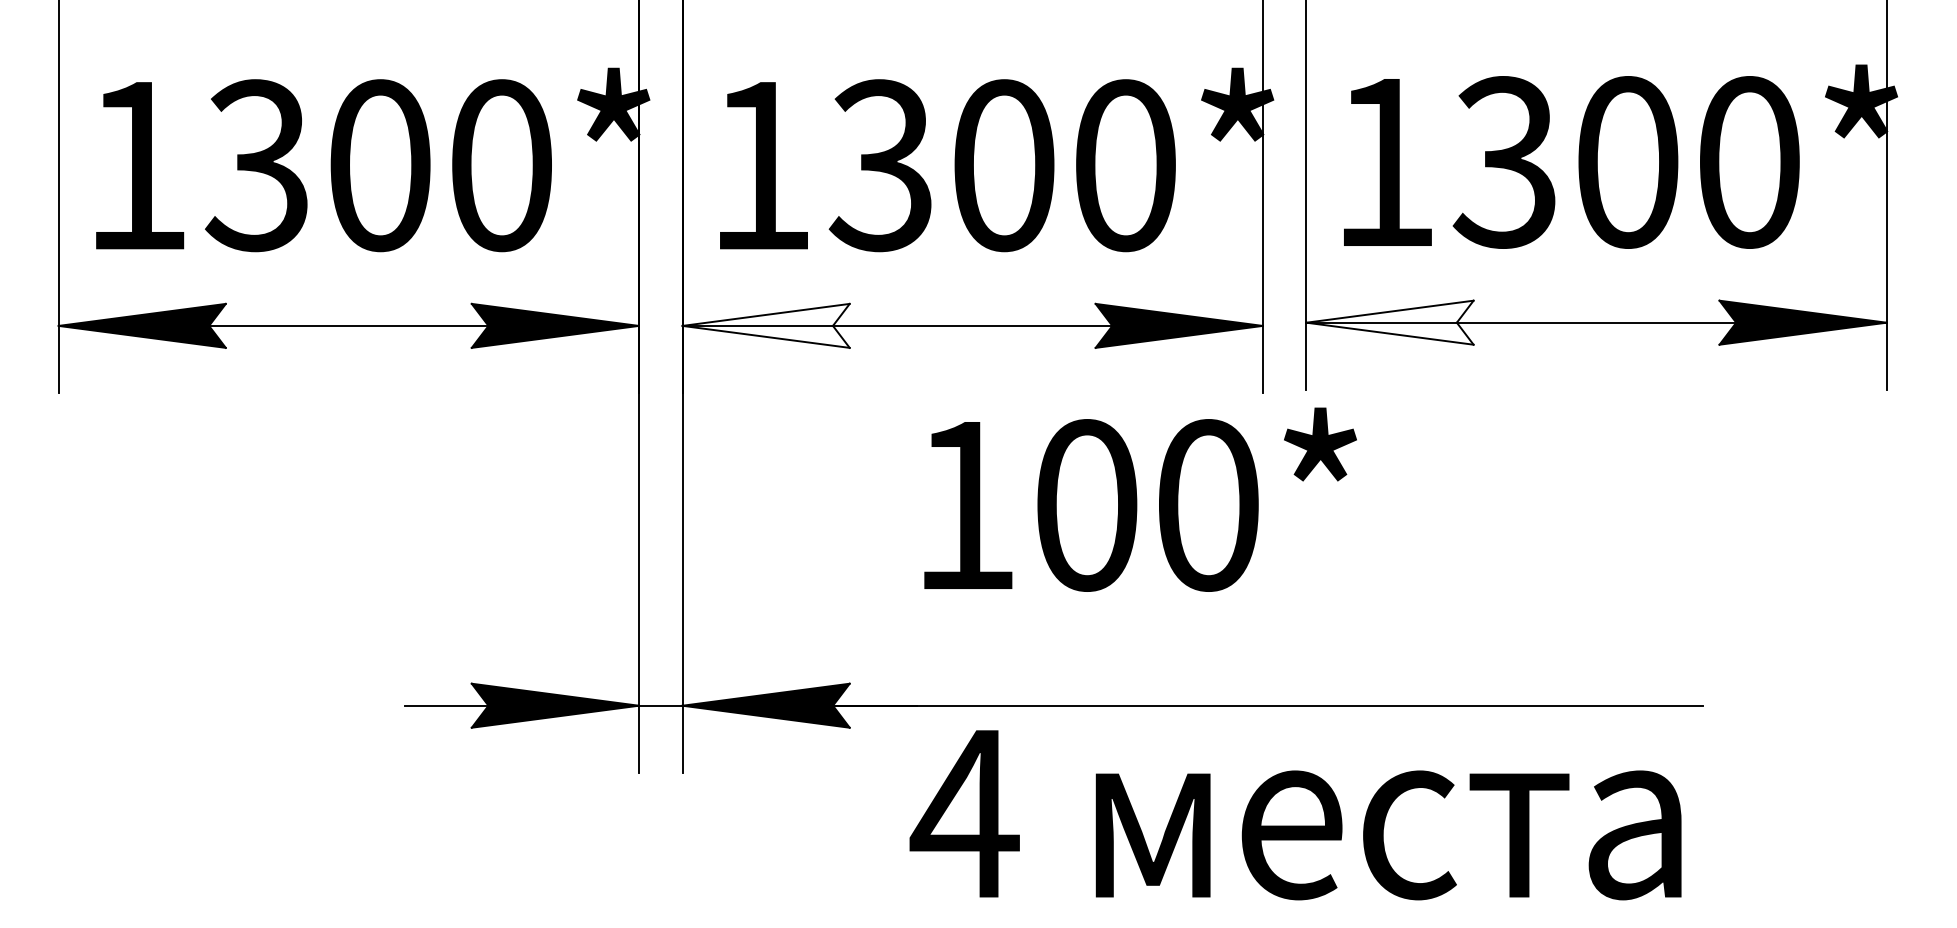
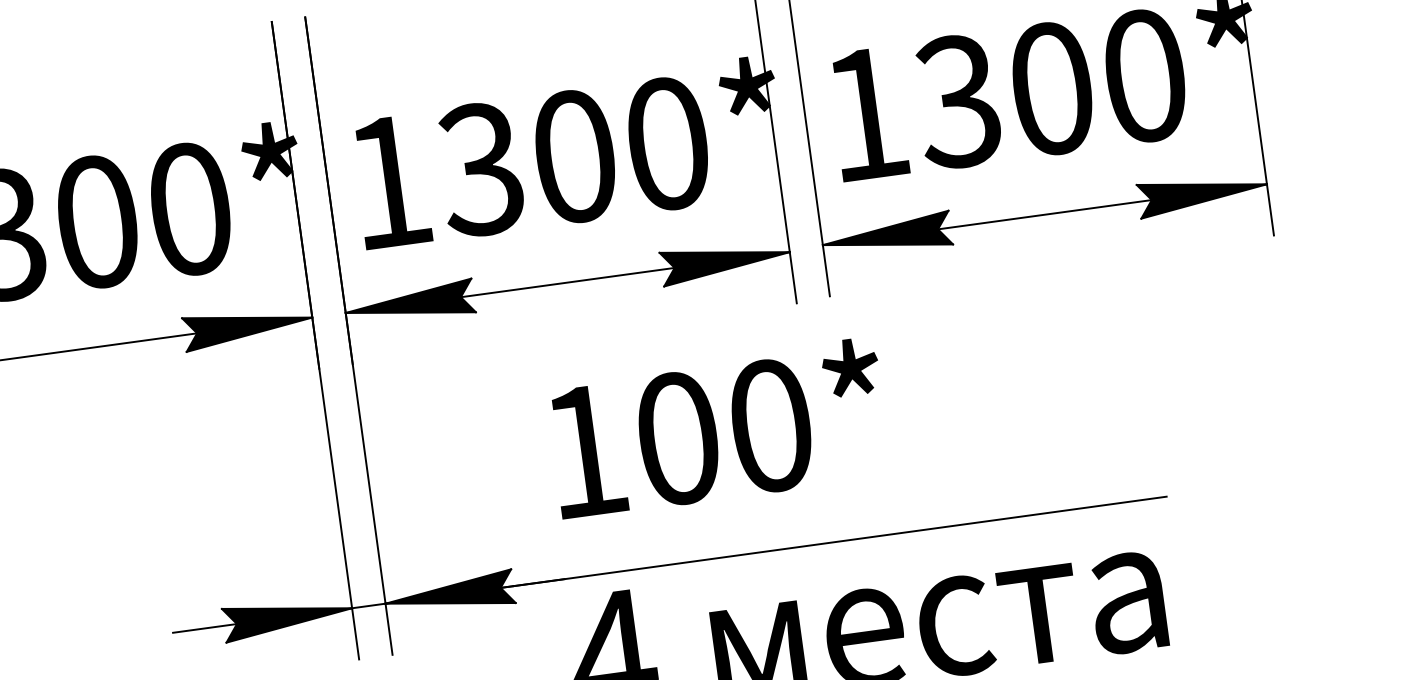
fill: (1389, 322) -> (886, 236), added
fill: (765, 325) -> (409, 303), added
text: (1140, 499) -> (718, 428), moved

